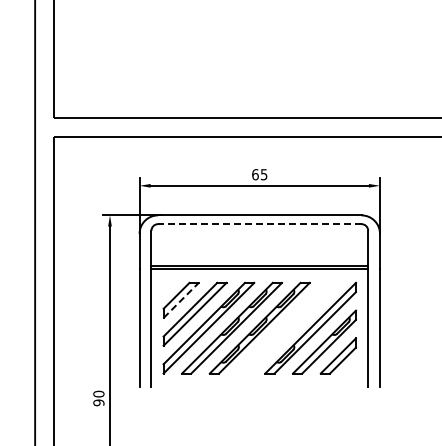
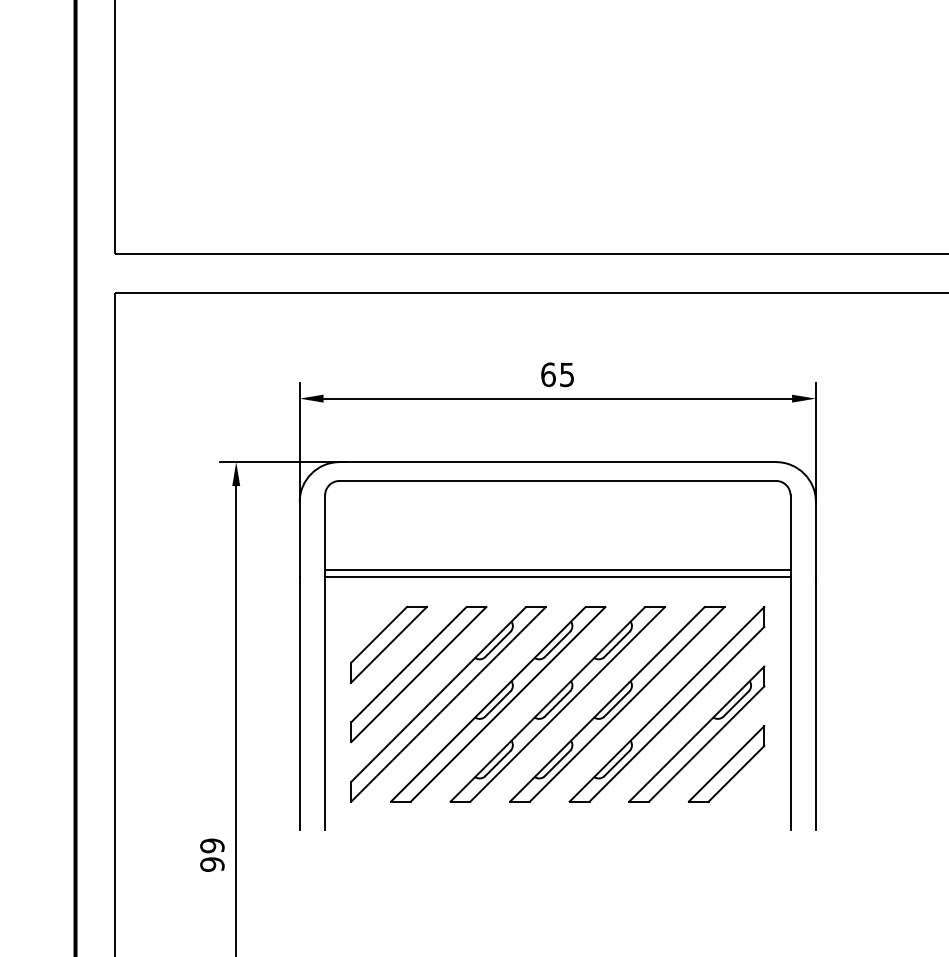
line: (259, 224) -> (557, 481), dashed -> solid
line: (181, 300) -> (389, 644), dashed -> solid
part: (287, 327) -> (617, 702), added
text: (98, 393) -> (211, 844), 90 -> 99

